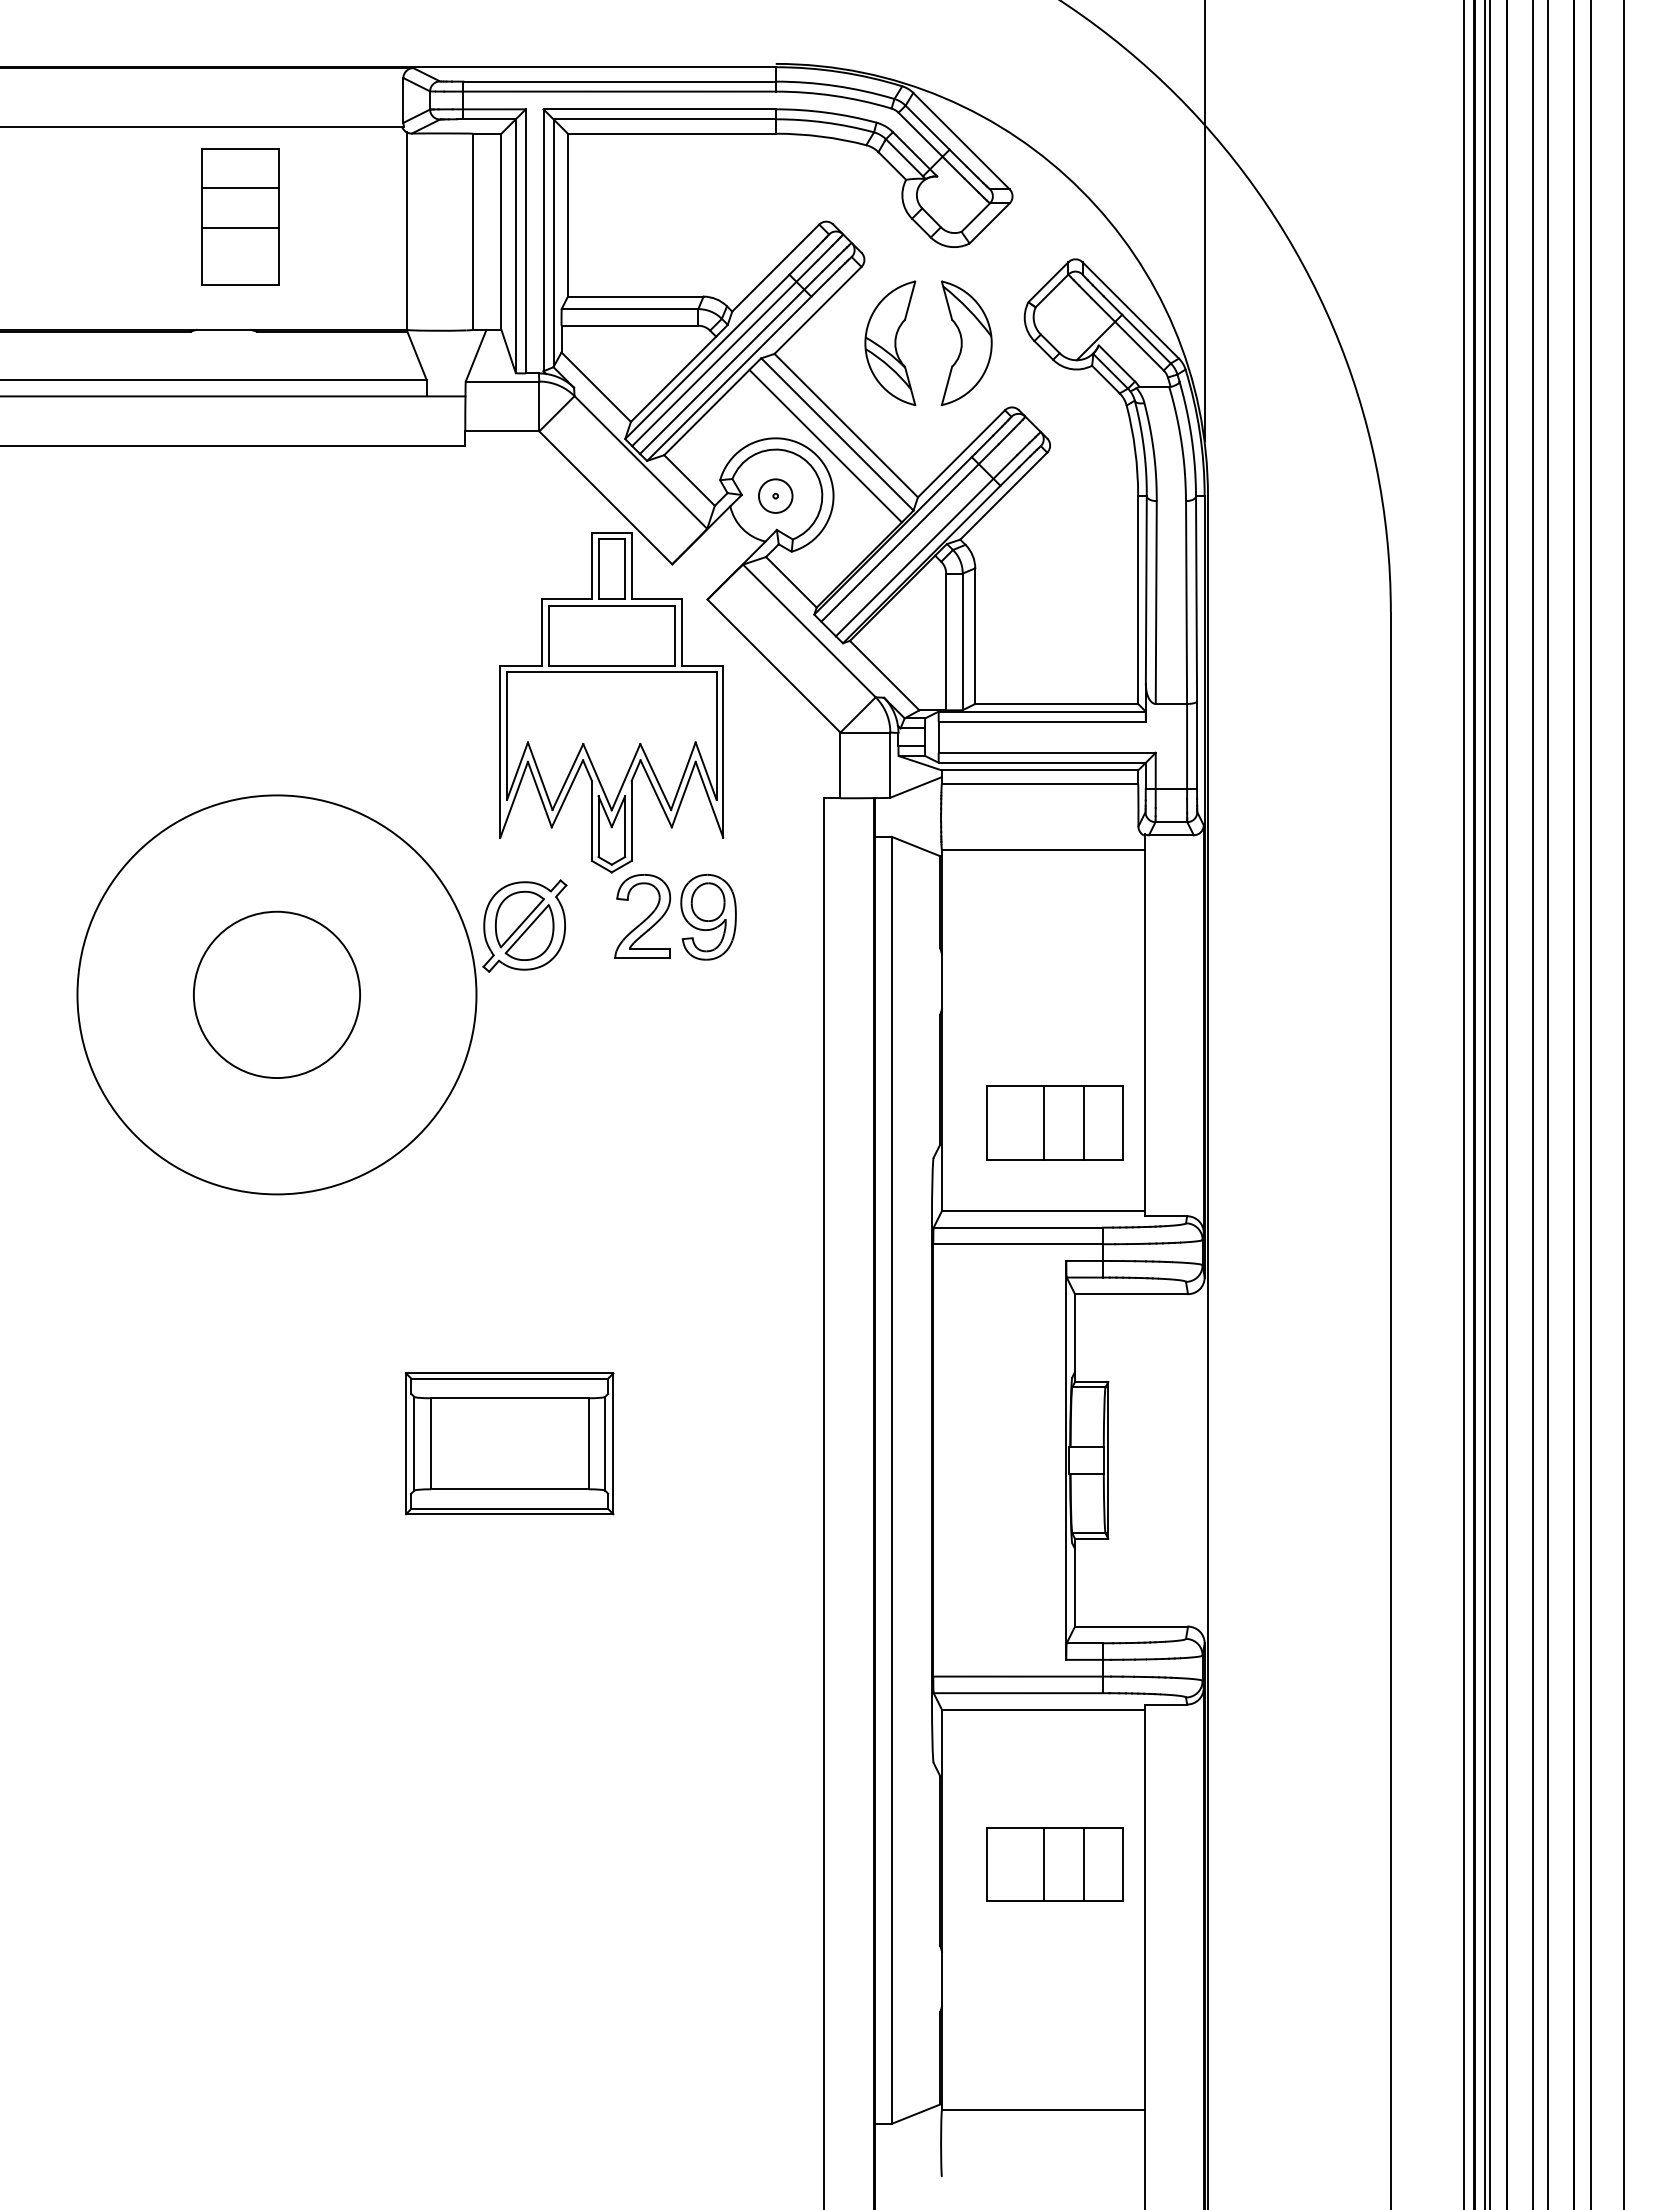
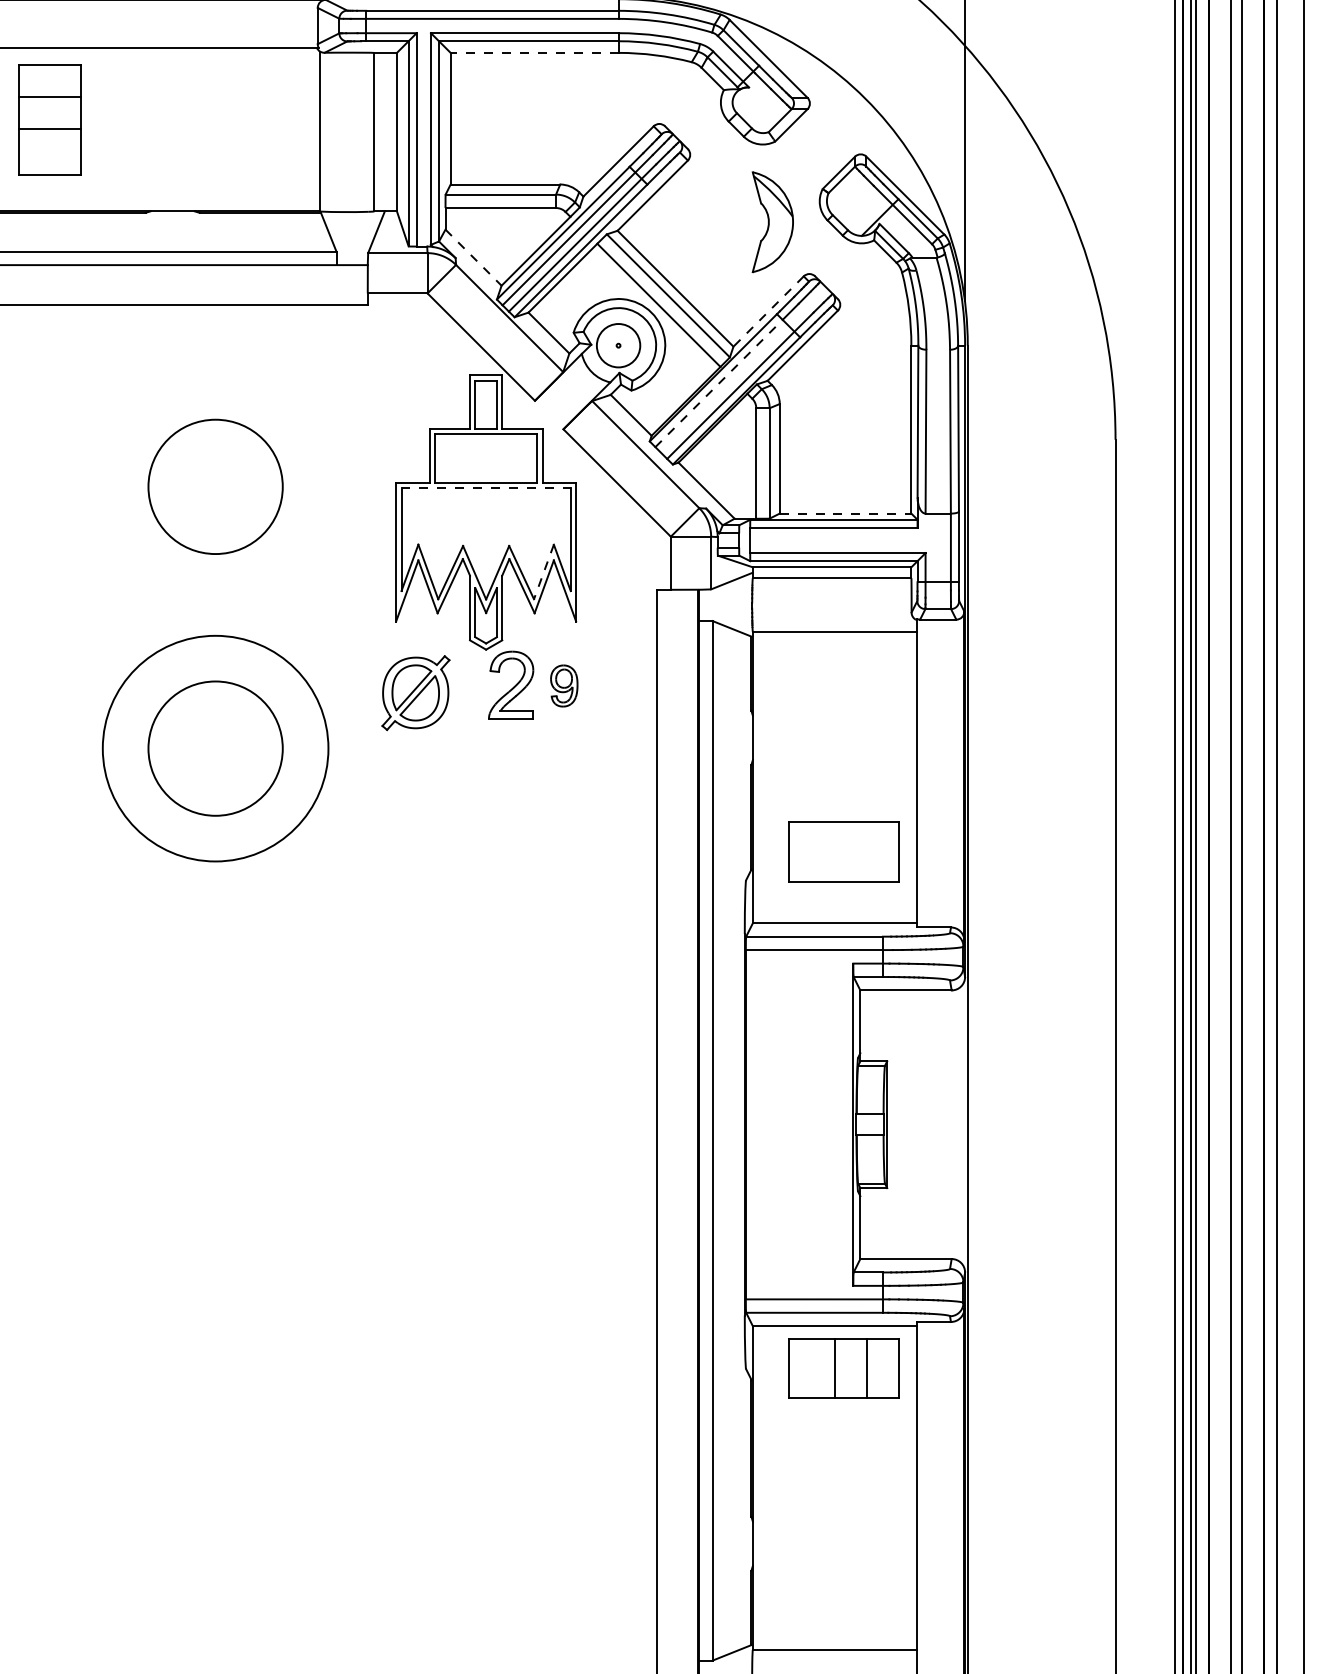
line: (671, 133) -> (534, 52), solid -> dashed
part: (240, 216) -> (50, 119), moved
part: (890, 342) -> (711, 221), removed
line: (596, 387) -> (473, 257), solid -> dashed
line: (961, 453) -> (768, 311), solid -> dashed
circle: (775, 495) -> (618, 345), size x1.6
line: (900, 542) -> (719, 383), solid -> dashed
circle: (276, 670) -> (215, 486), added
line: (611, 672) -> (485, 488), solid -> dashed
line: (1057, 703) -> (846, 513), solid -> dashed
line: (683, 776) -> (544, 572), solid -> dashed
part: (708, 917) -> (564, 686), size x0.6
circle: (276, 994) -> (215, 748), size x0.7
line: (1044, 1122) -> (835, 851), removed
line: (1083, 1122) -> (867, 851), removed
part: (509, 1443) -> (403, 1111), removed
part: (1054, 1864) -> (843, 1368), moved

